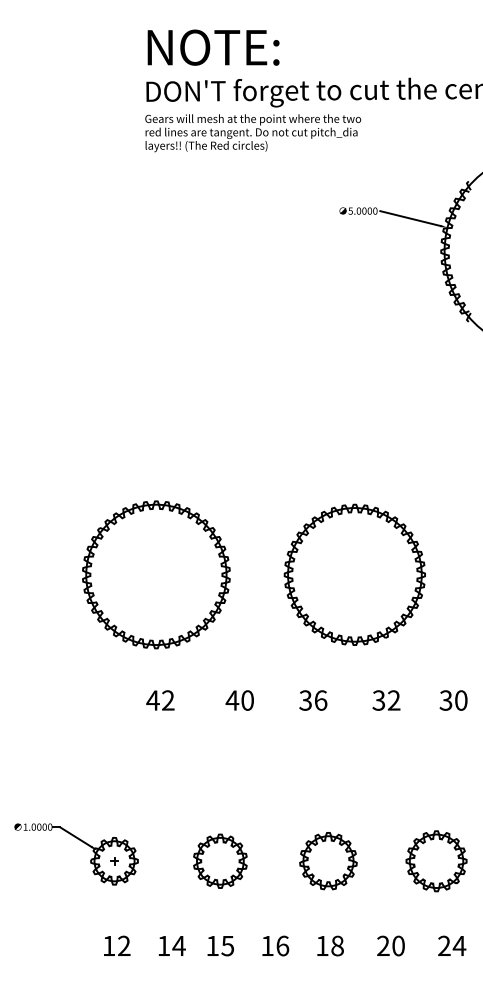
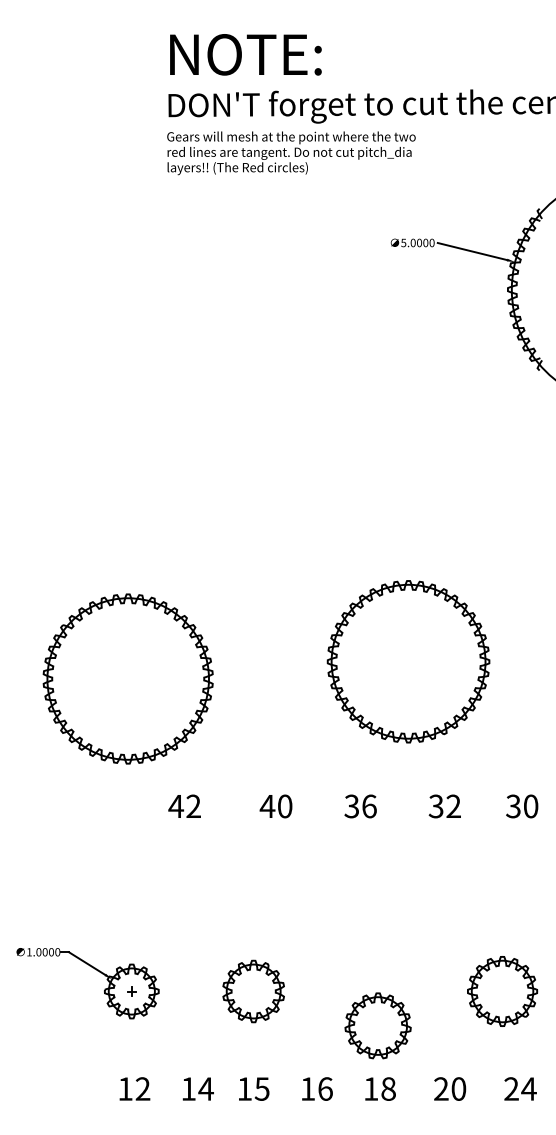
part: (156, 574) -> (128, 678), moved
part: (328, 861) -> (378, 1026), moved

